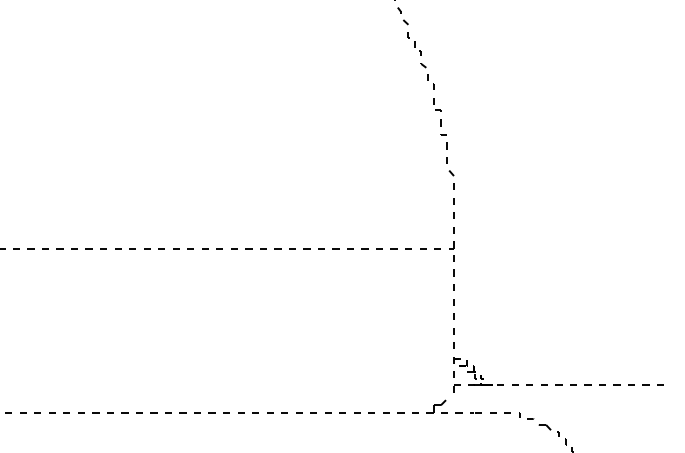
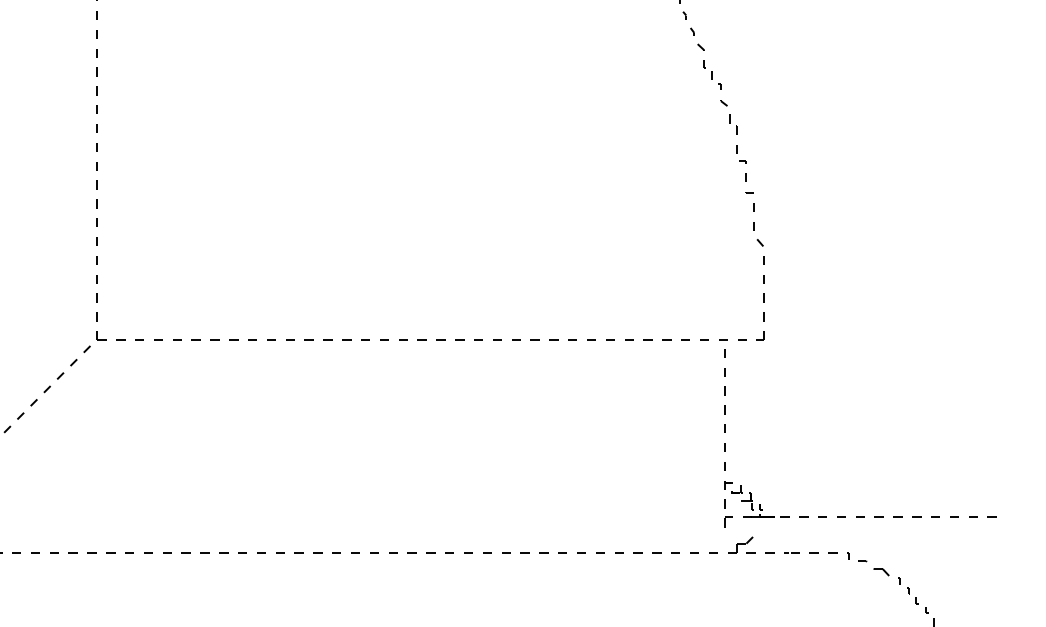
part: (558, 384) -> (860, 516), moved

